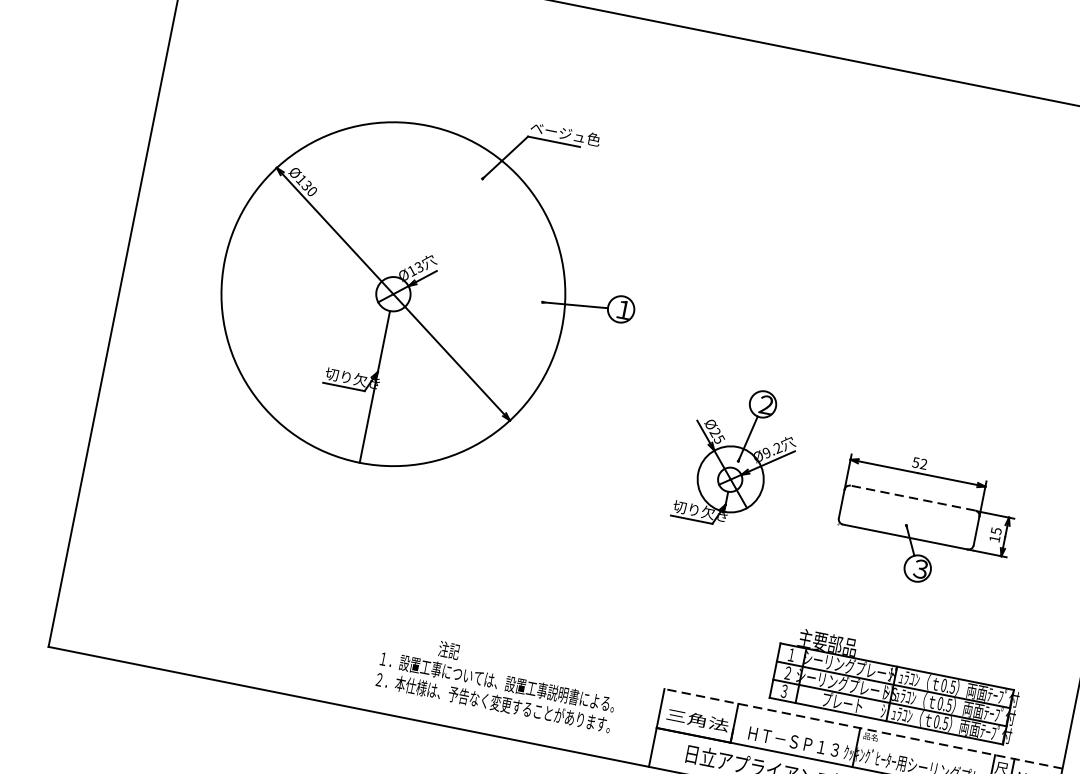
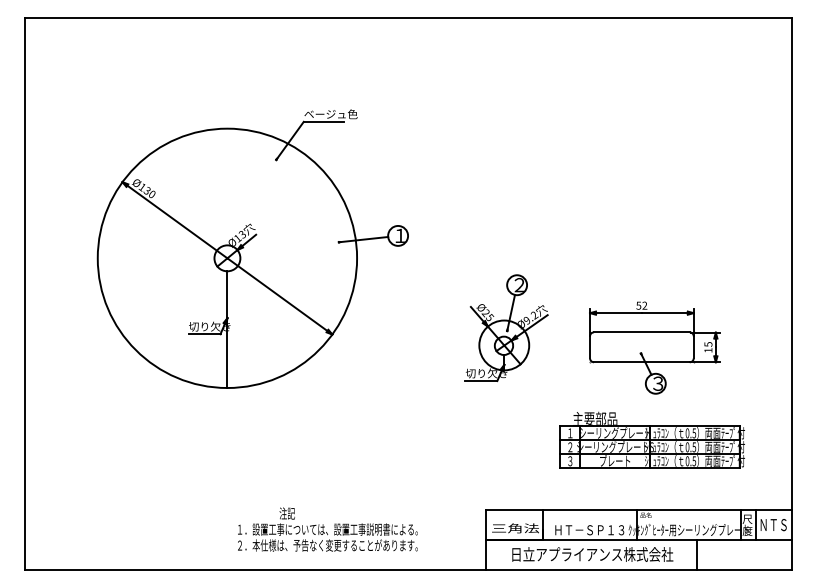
line: (912, 498) -> (641, 332), dashed -> solid
text: (497, 681) -> (327, 529), moved
part: (895, 684) -> (651, 439), moved
line: (862, 728) -> (638, 510), dashed -> solid

